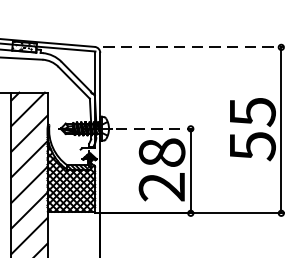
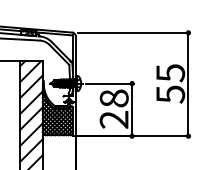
line: (194, 46) -> (134, 32), dashed -> solid
line: (156, 128) -> (110, 83), dashed -> solid

